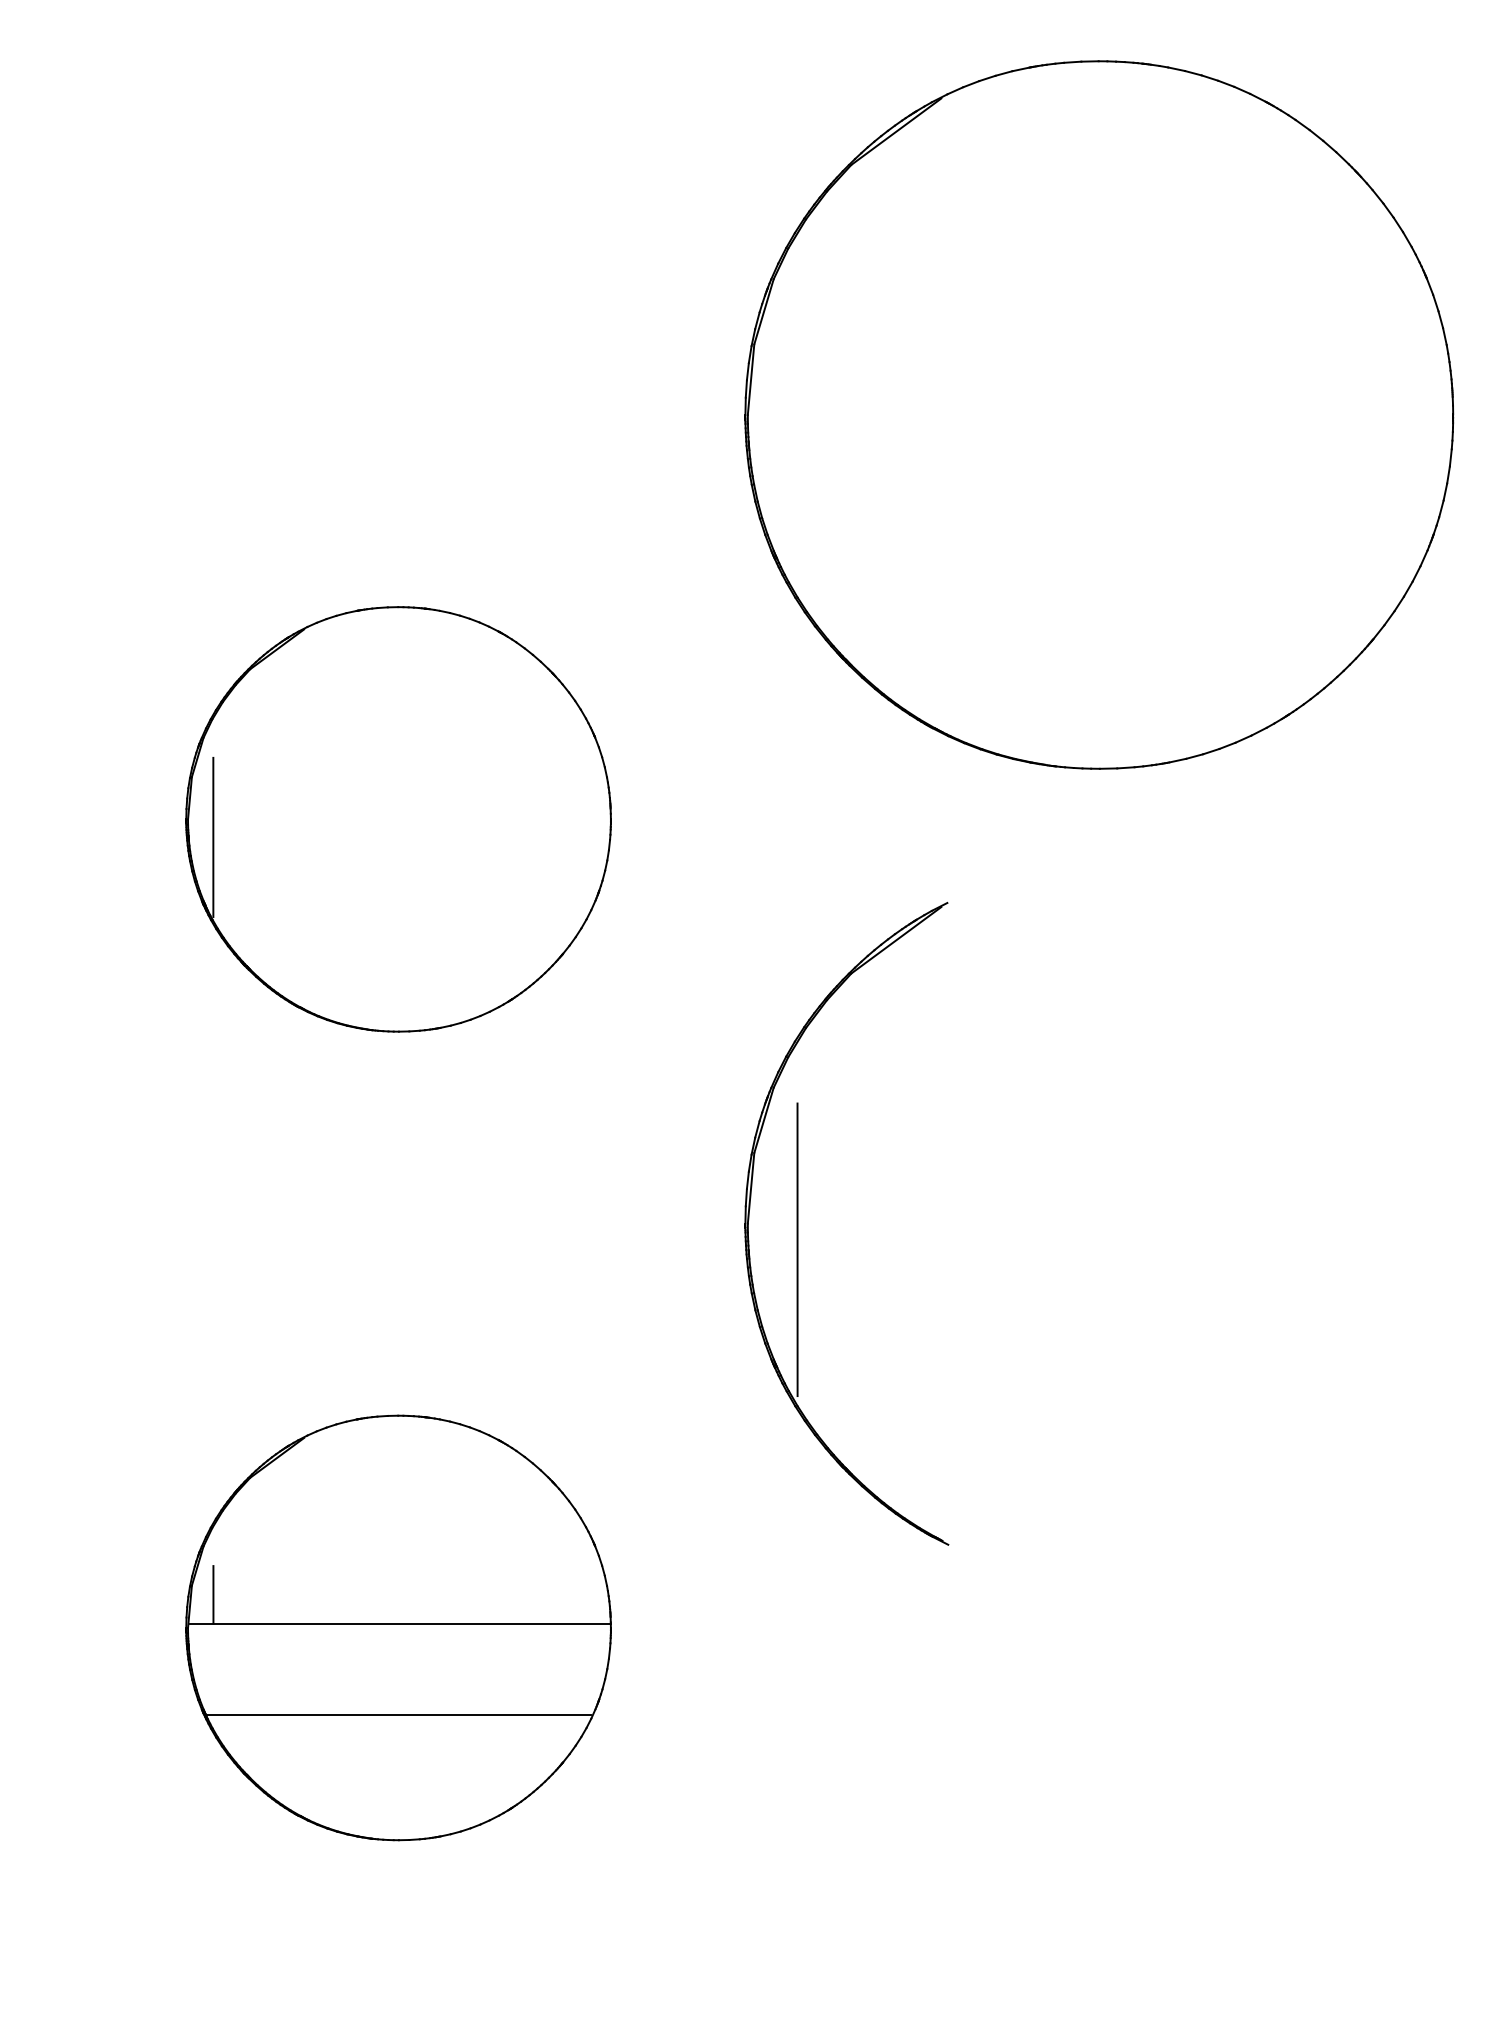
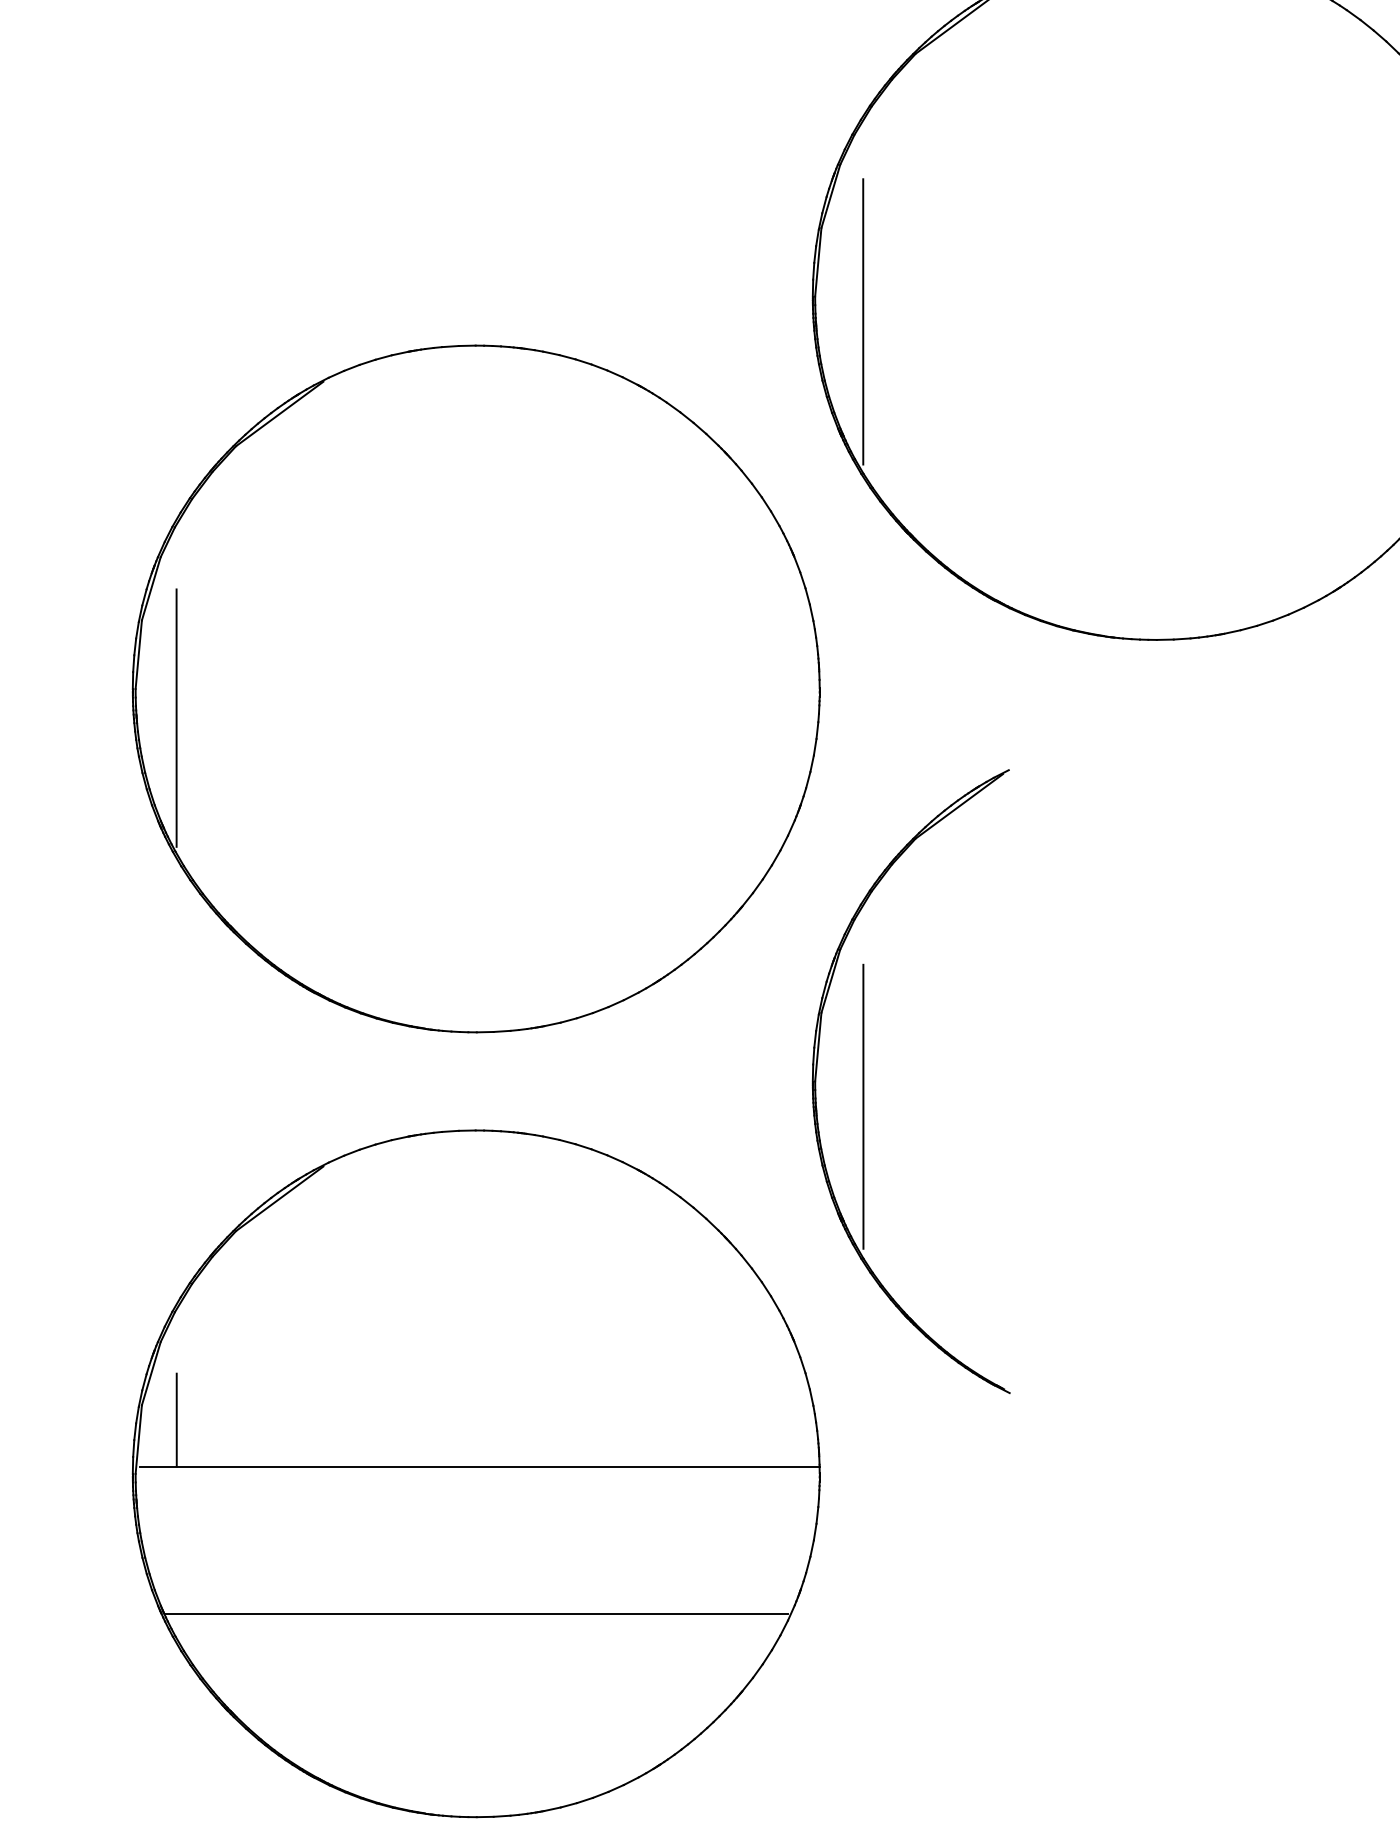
line: (797, 441) -> (863, 322), added
part: (398, 819) -> (476, 689), size x1.67
part: (398, 1627) -> (476, 1473), size x1.67

